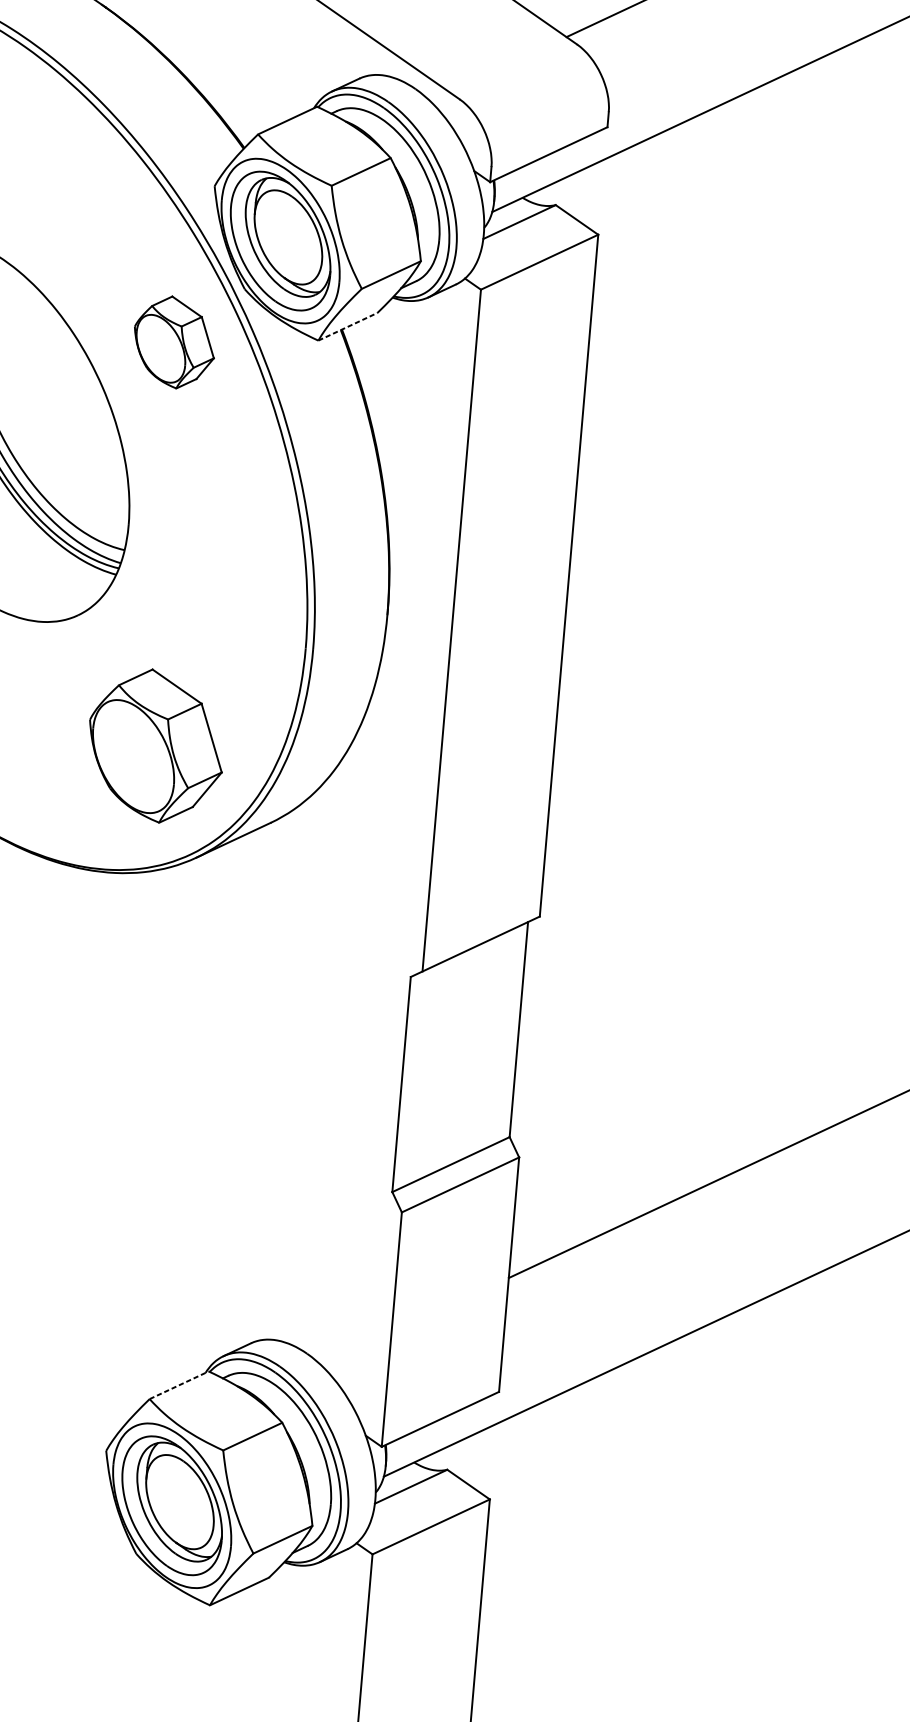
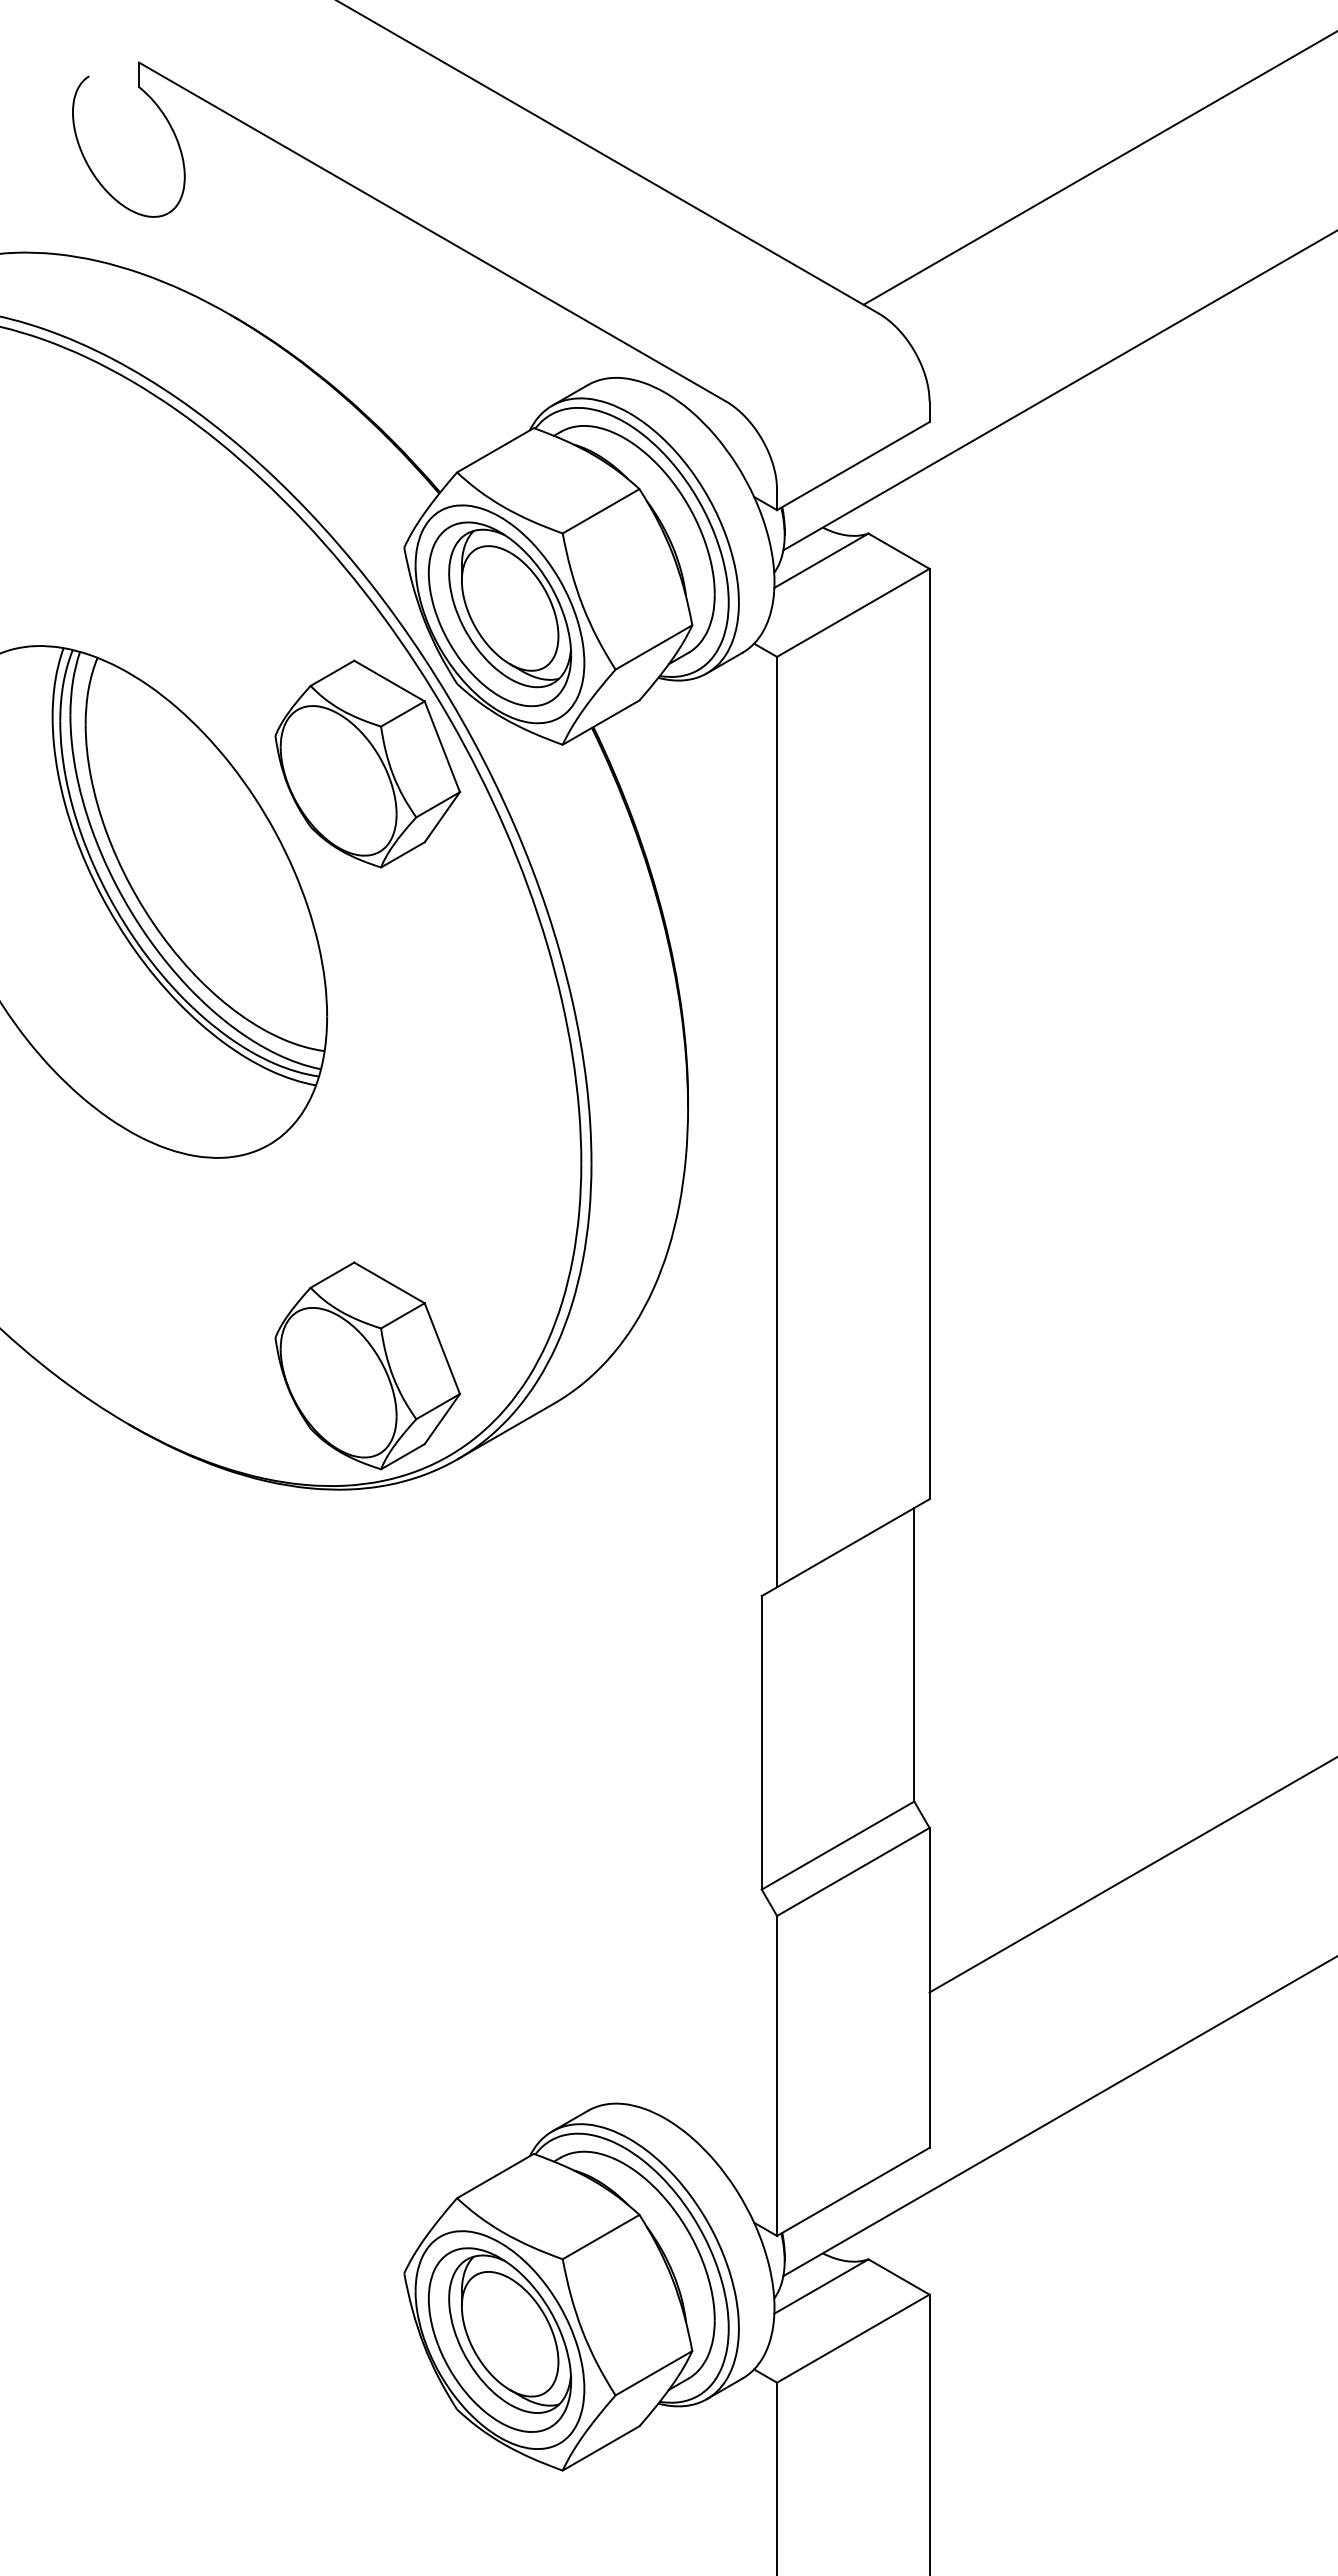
line: (348, 326) -> (601, 722), dashed -> solid
part: (174, 342) -> (367, 763), size x1.67
part: (155, 745) -> (367, 1365), moved
line: (179, 1384) -> (495, 2175), dashed -> solid

